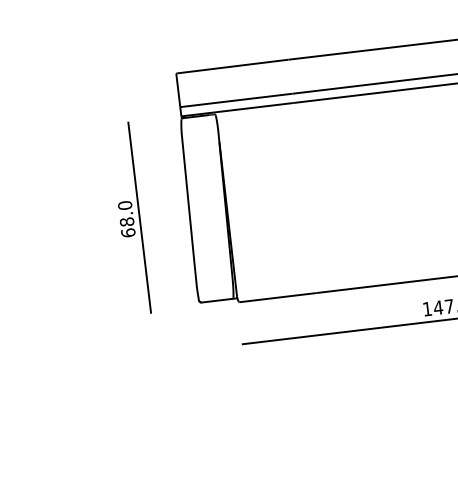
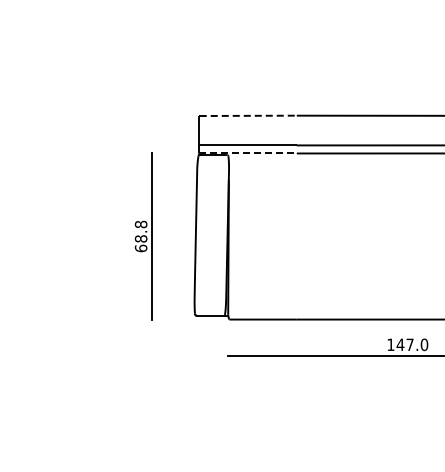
line: (233, 66) -> (248, 115), solid -> dashed
line: (238, 109) -> (248, 153), solid -> dashed
text: (124, 205) -> (140, 224), 68.0 -> 68.8

